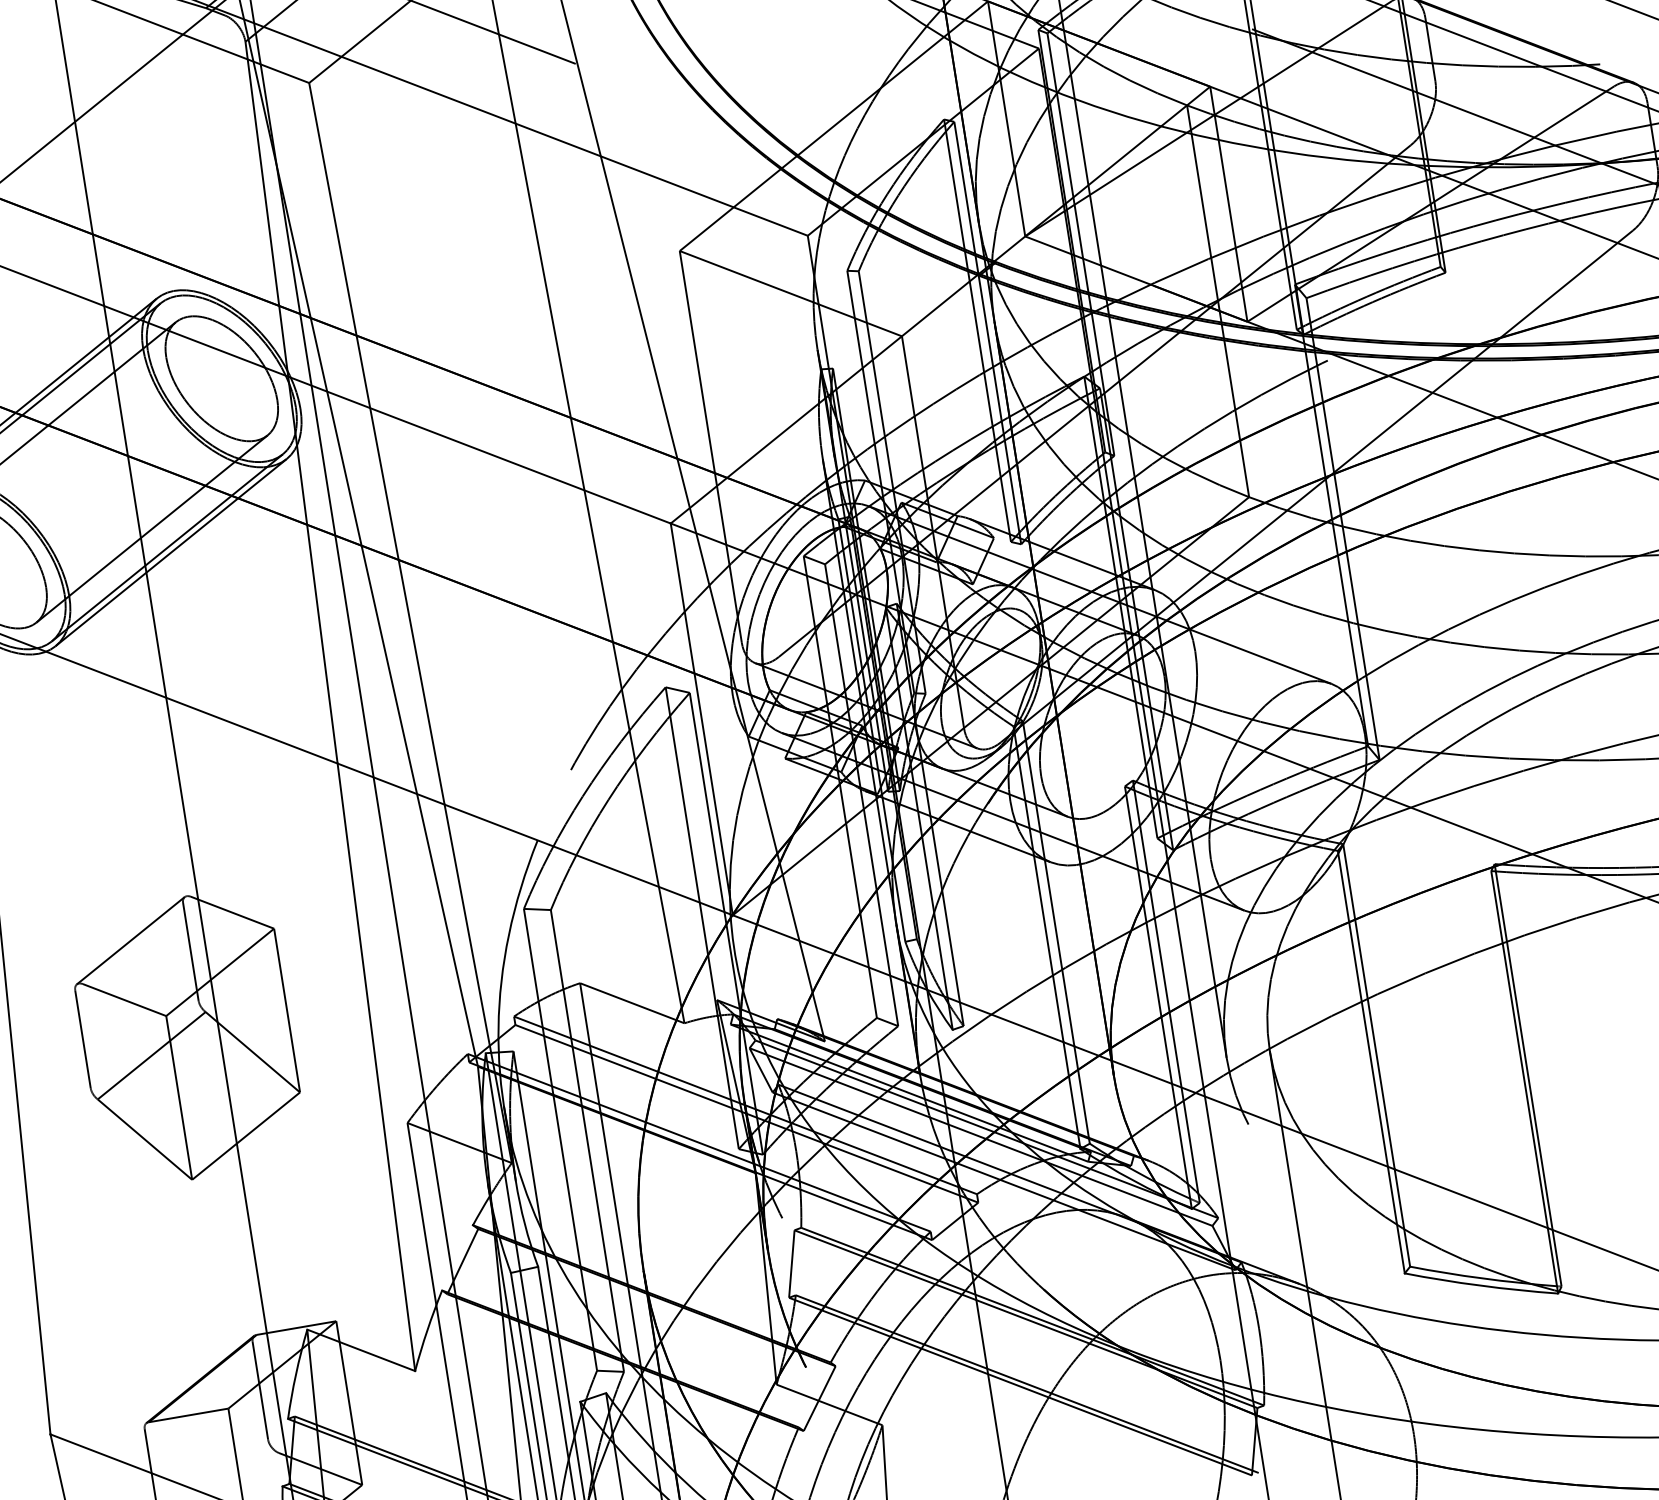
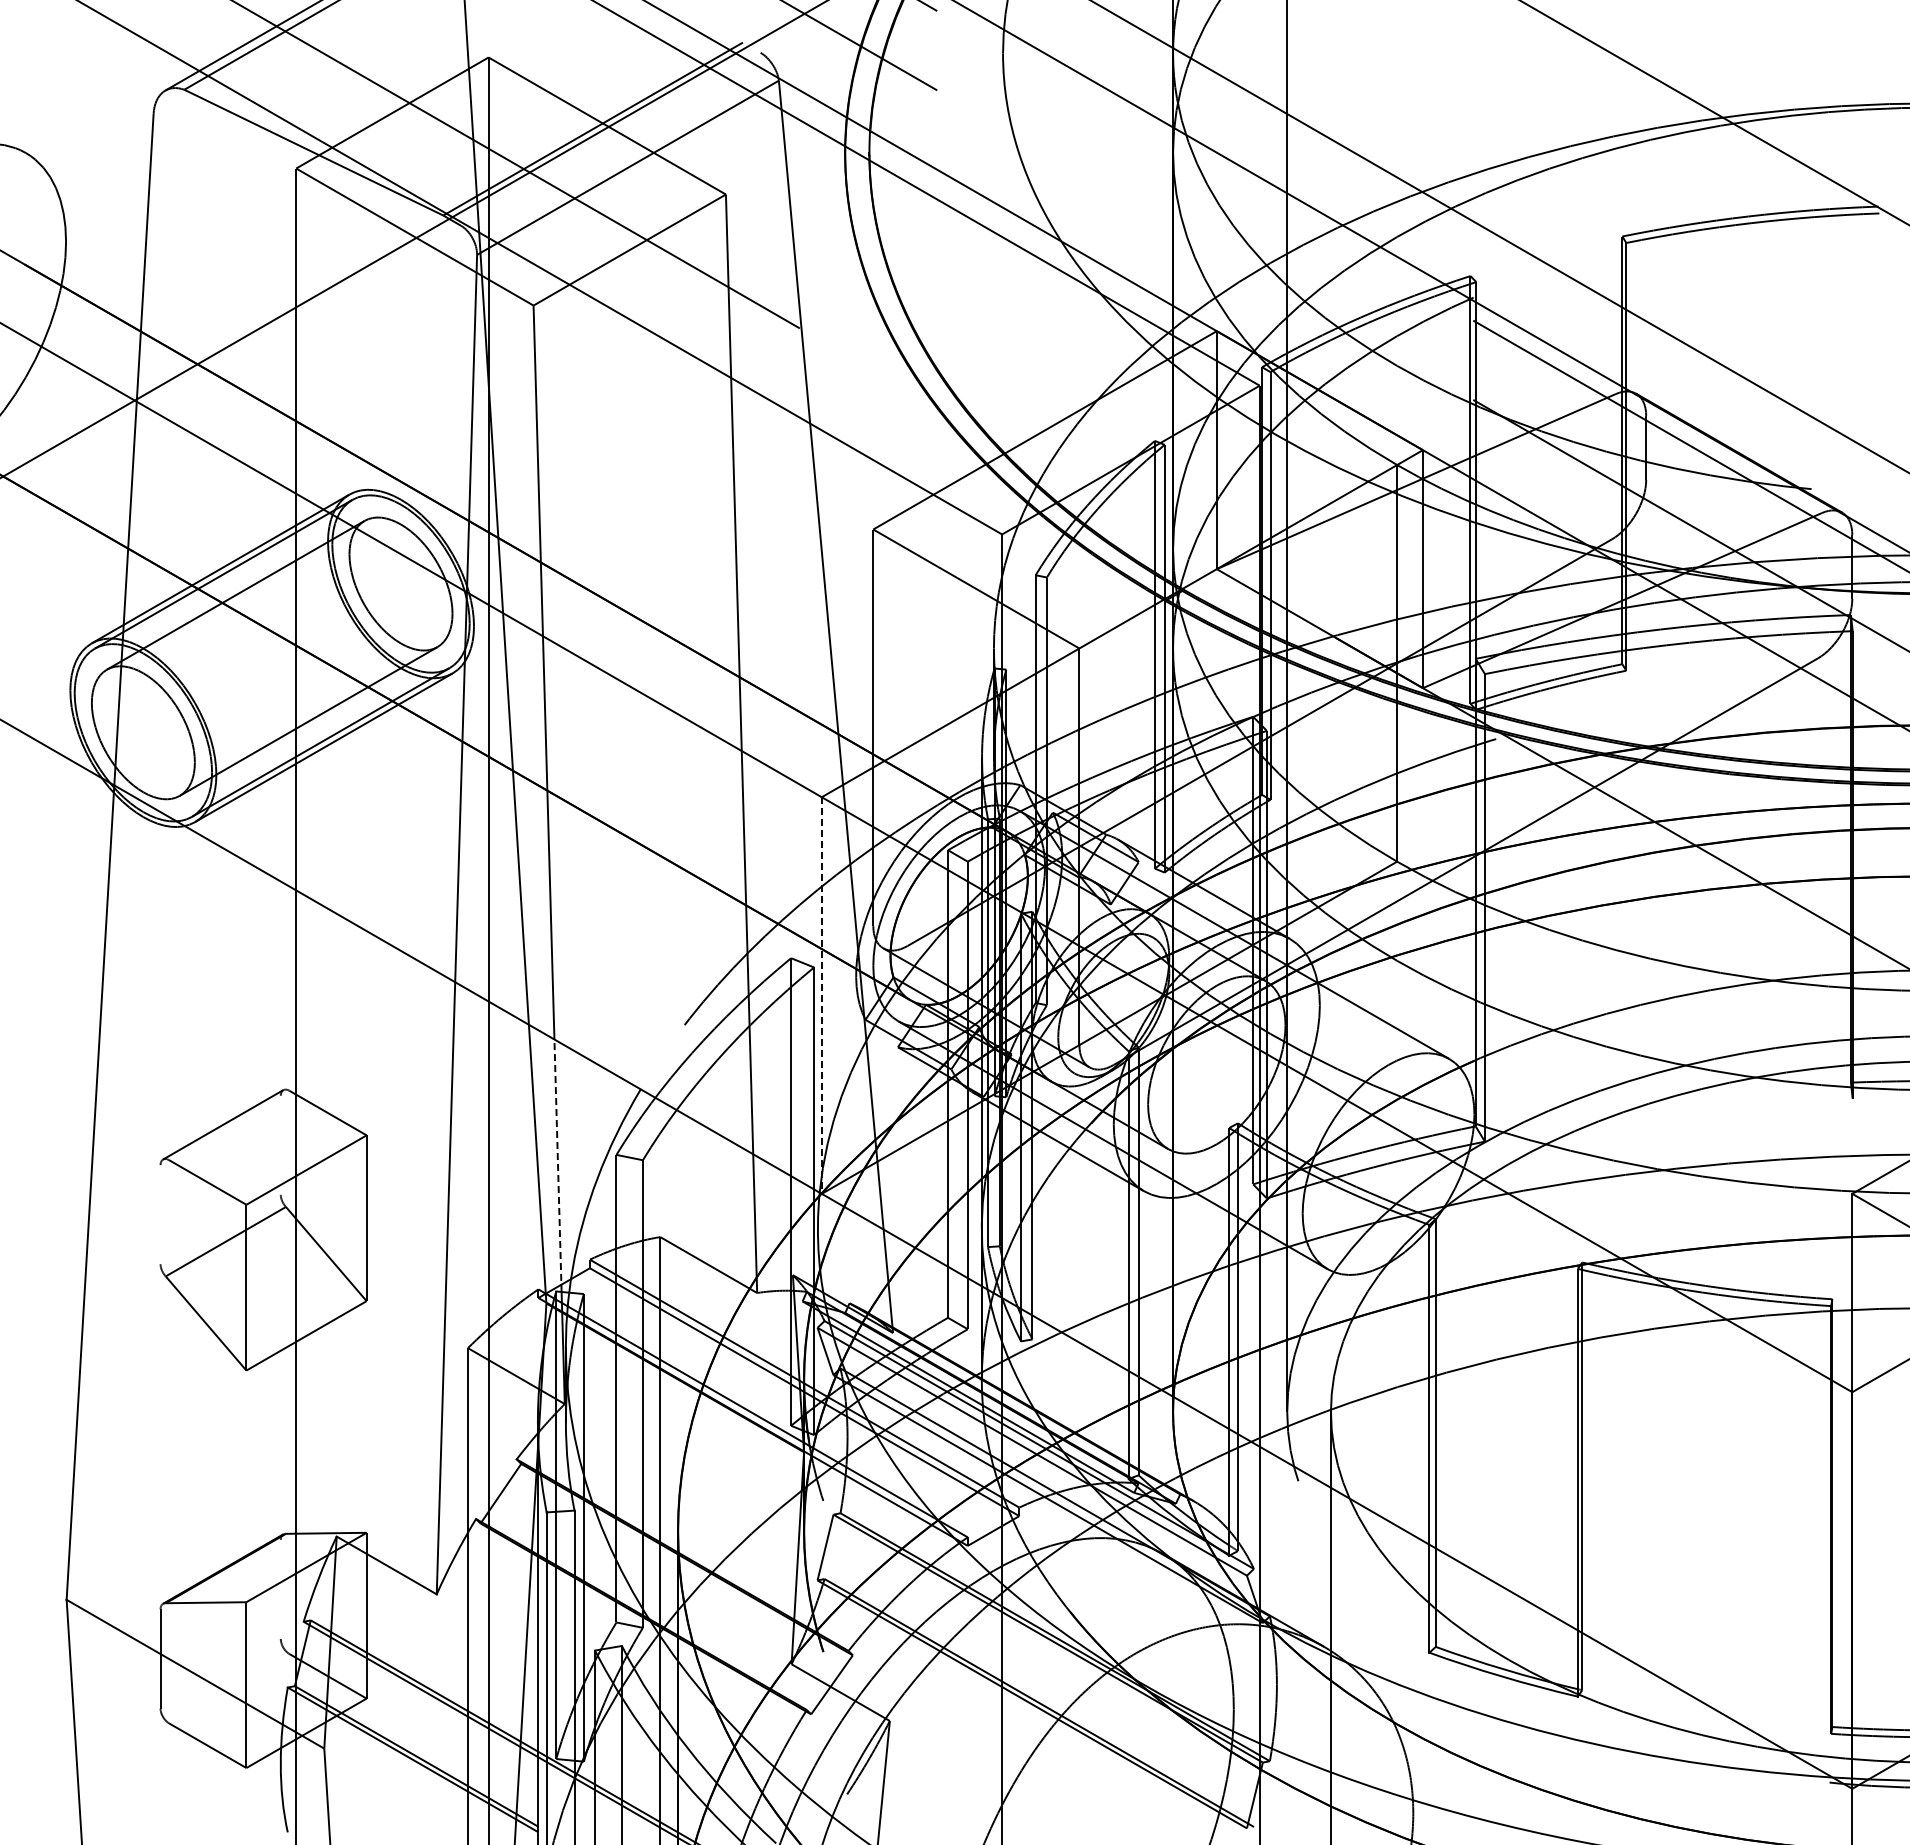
line: (701, 720) -> (821, 996), solid -> dashed
line: (468, 928) -> (558, 1165), solid -> dashed
line: (190, 951) -> (280, 1144), removed
line: (82, 1039) -> (160, 1214), removed
line: (260, 1390) -> (280, 1589), removed

